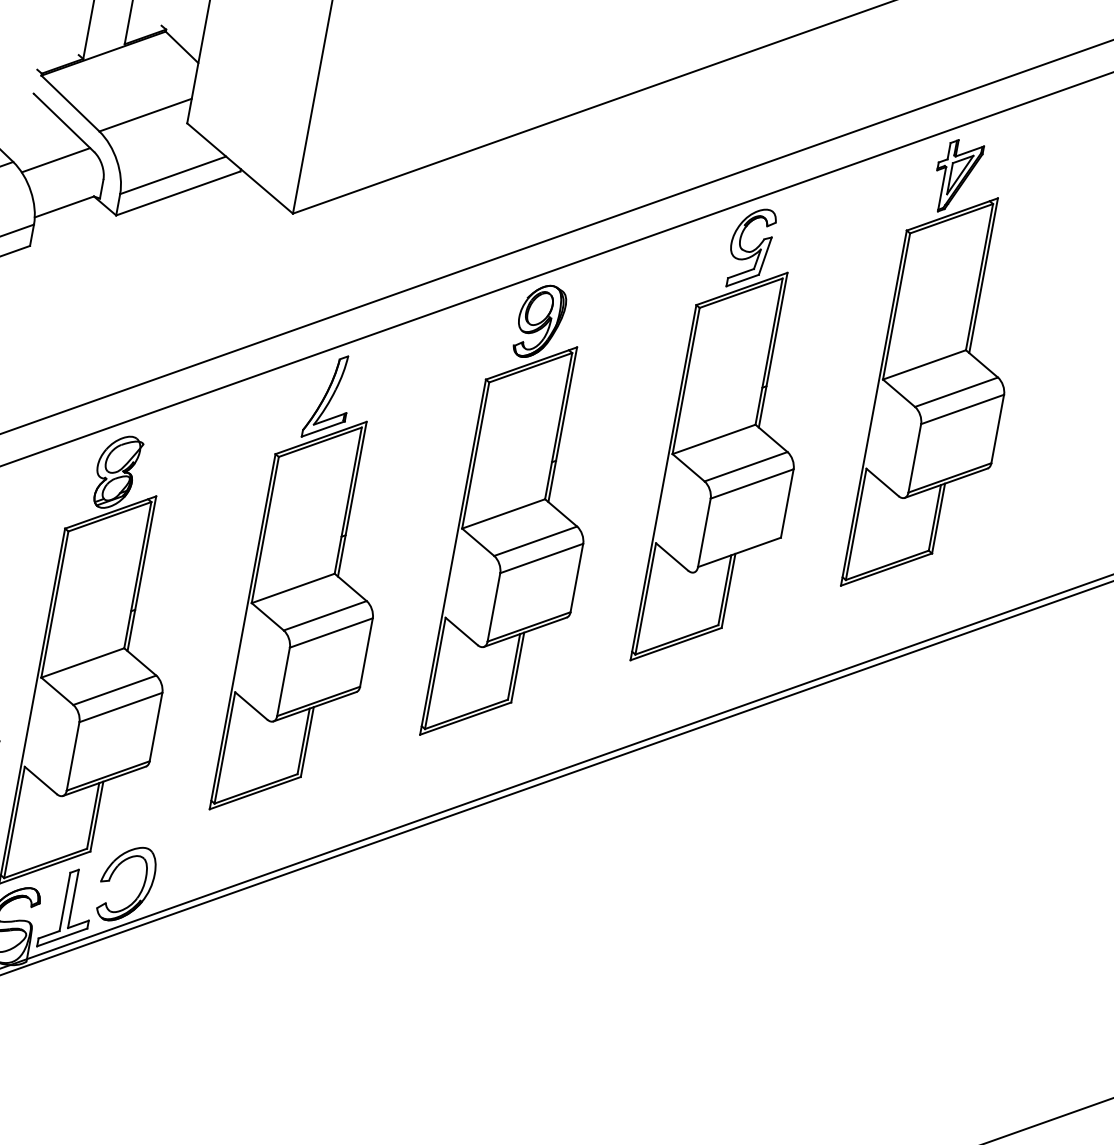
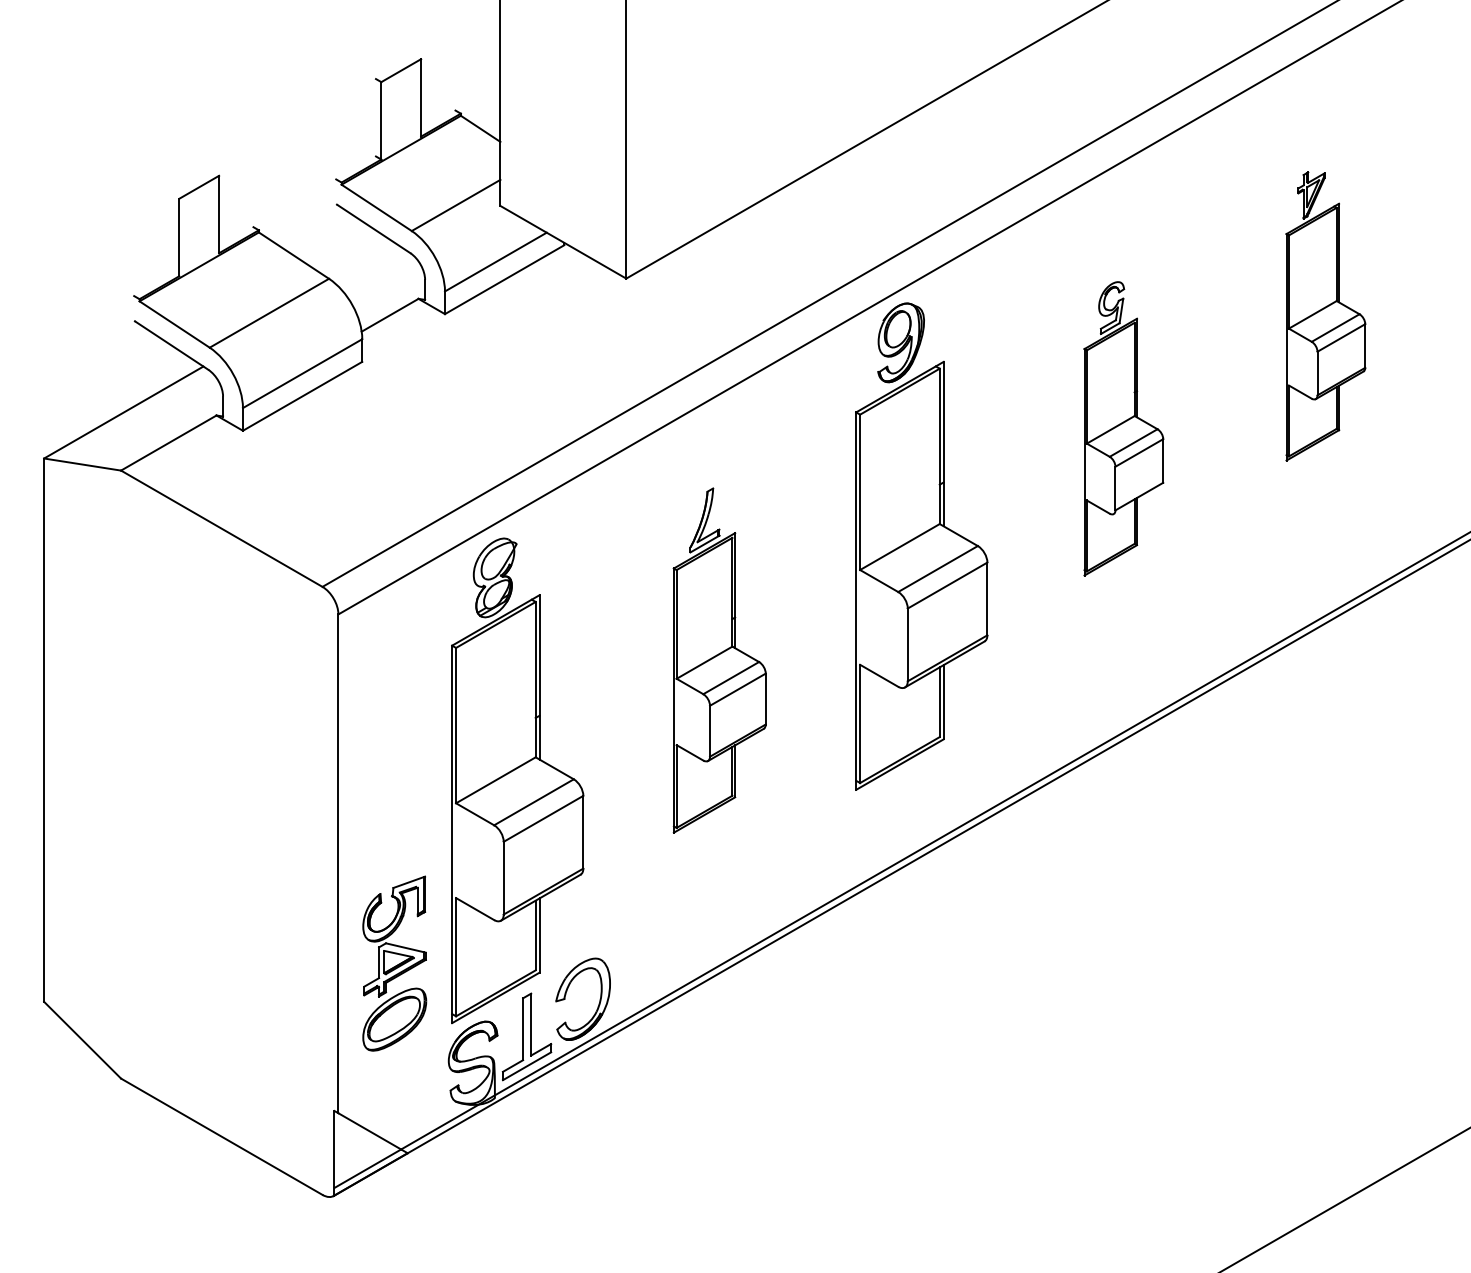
line: (55, 159) -> (372, 268), removed
part: (944, 371) -> (1325, 316), size x0.6
part: (734, 441) -> (1123, 428), size x0.6
part: (314, 589) -> (719, 660), size x0.7

